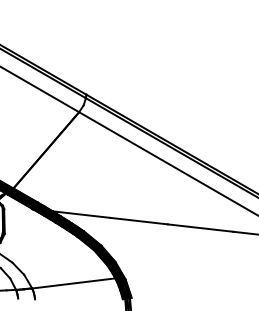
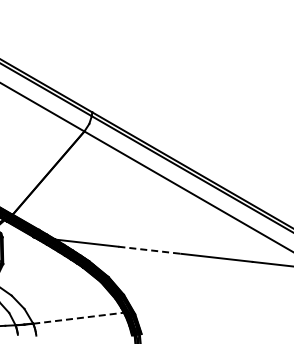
line: (138, 221) -> (149, 250), solid -> dashed
line: (73, 283) -> (78, 318), solid -> dashed

